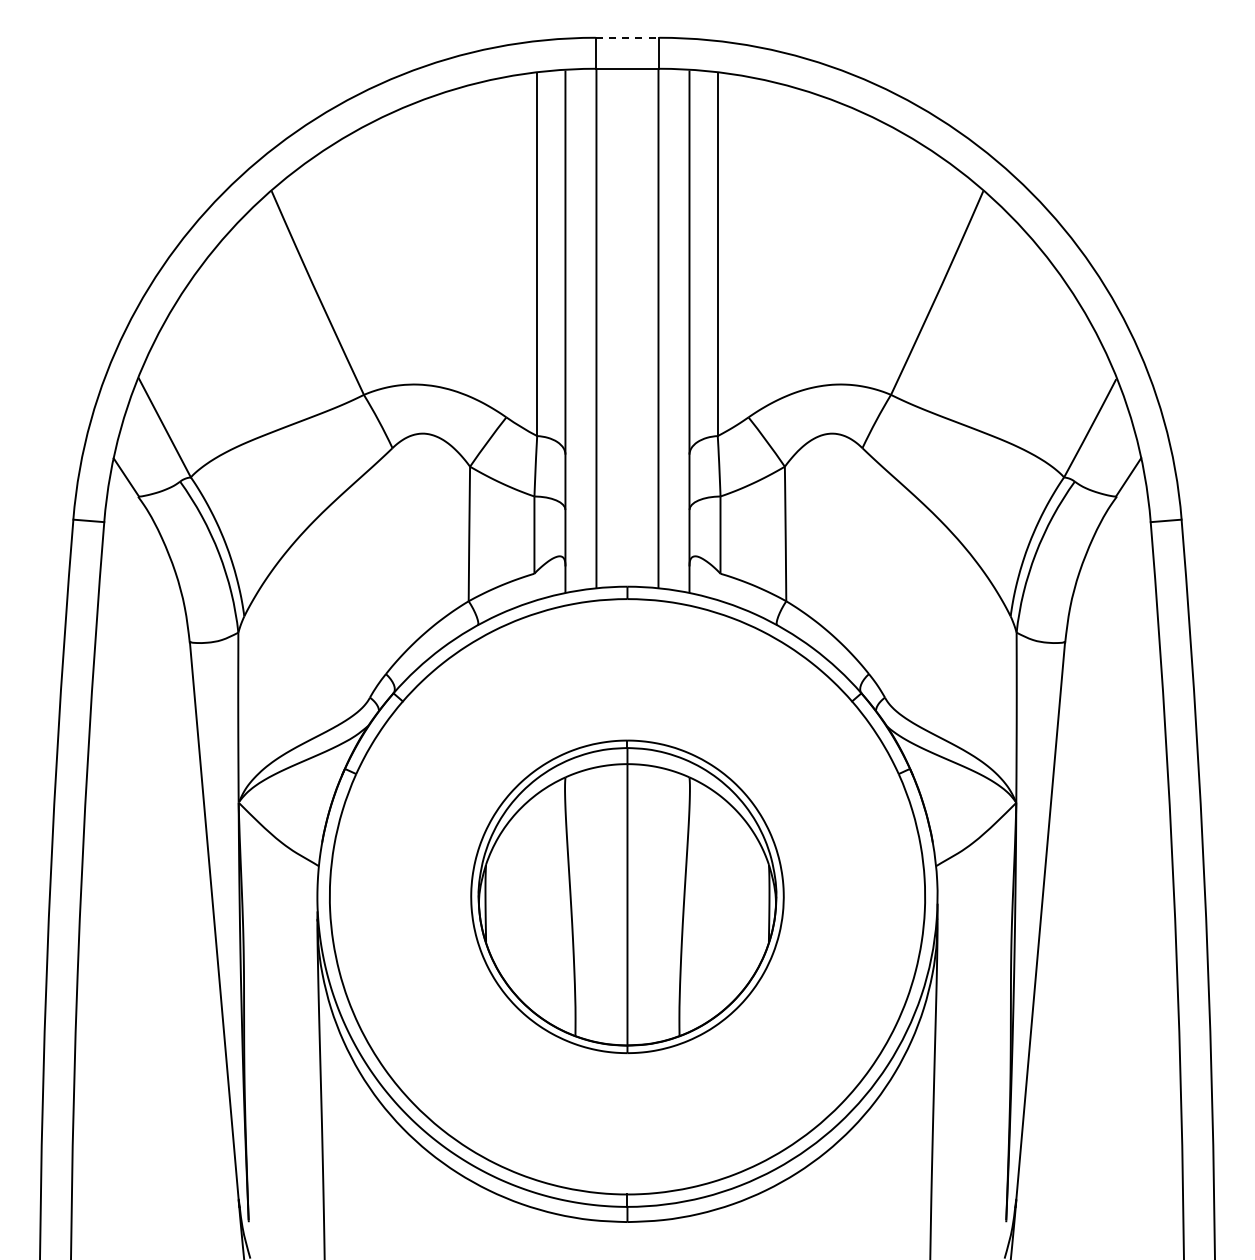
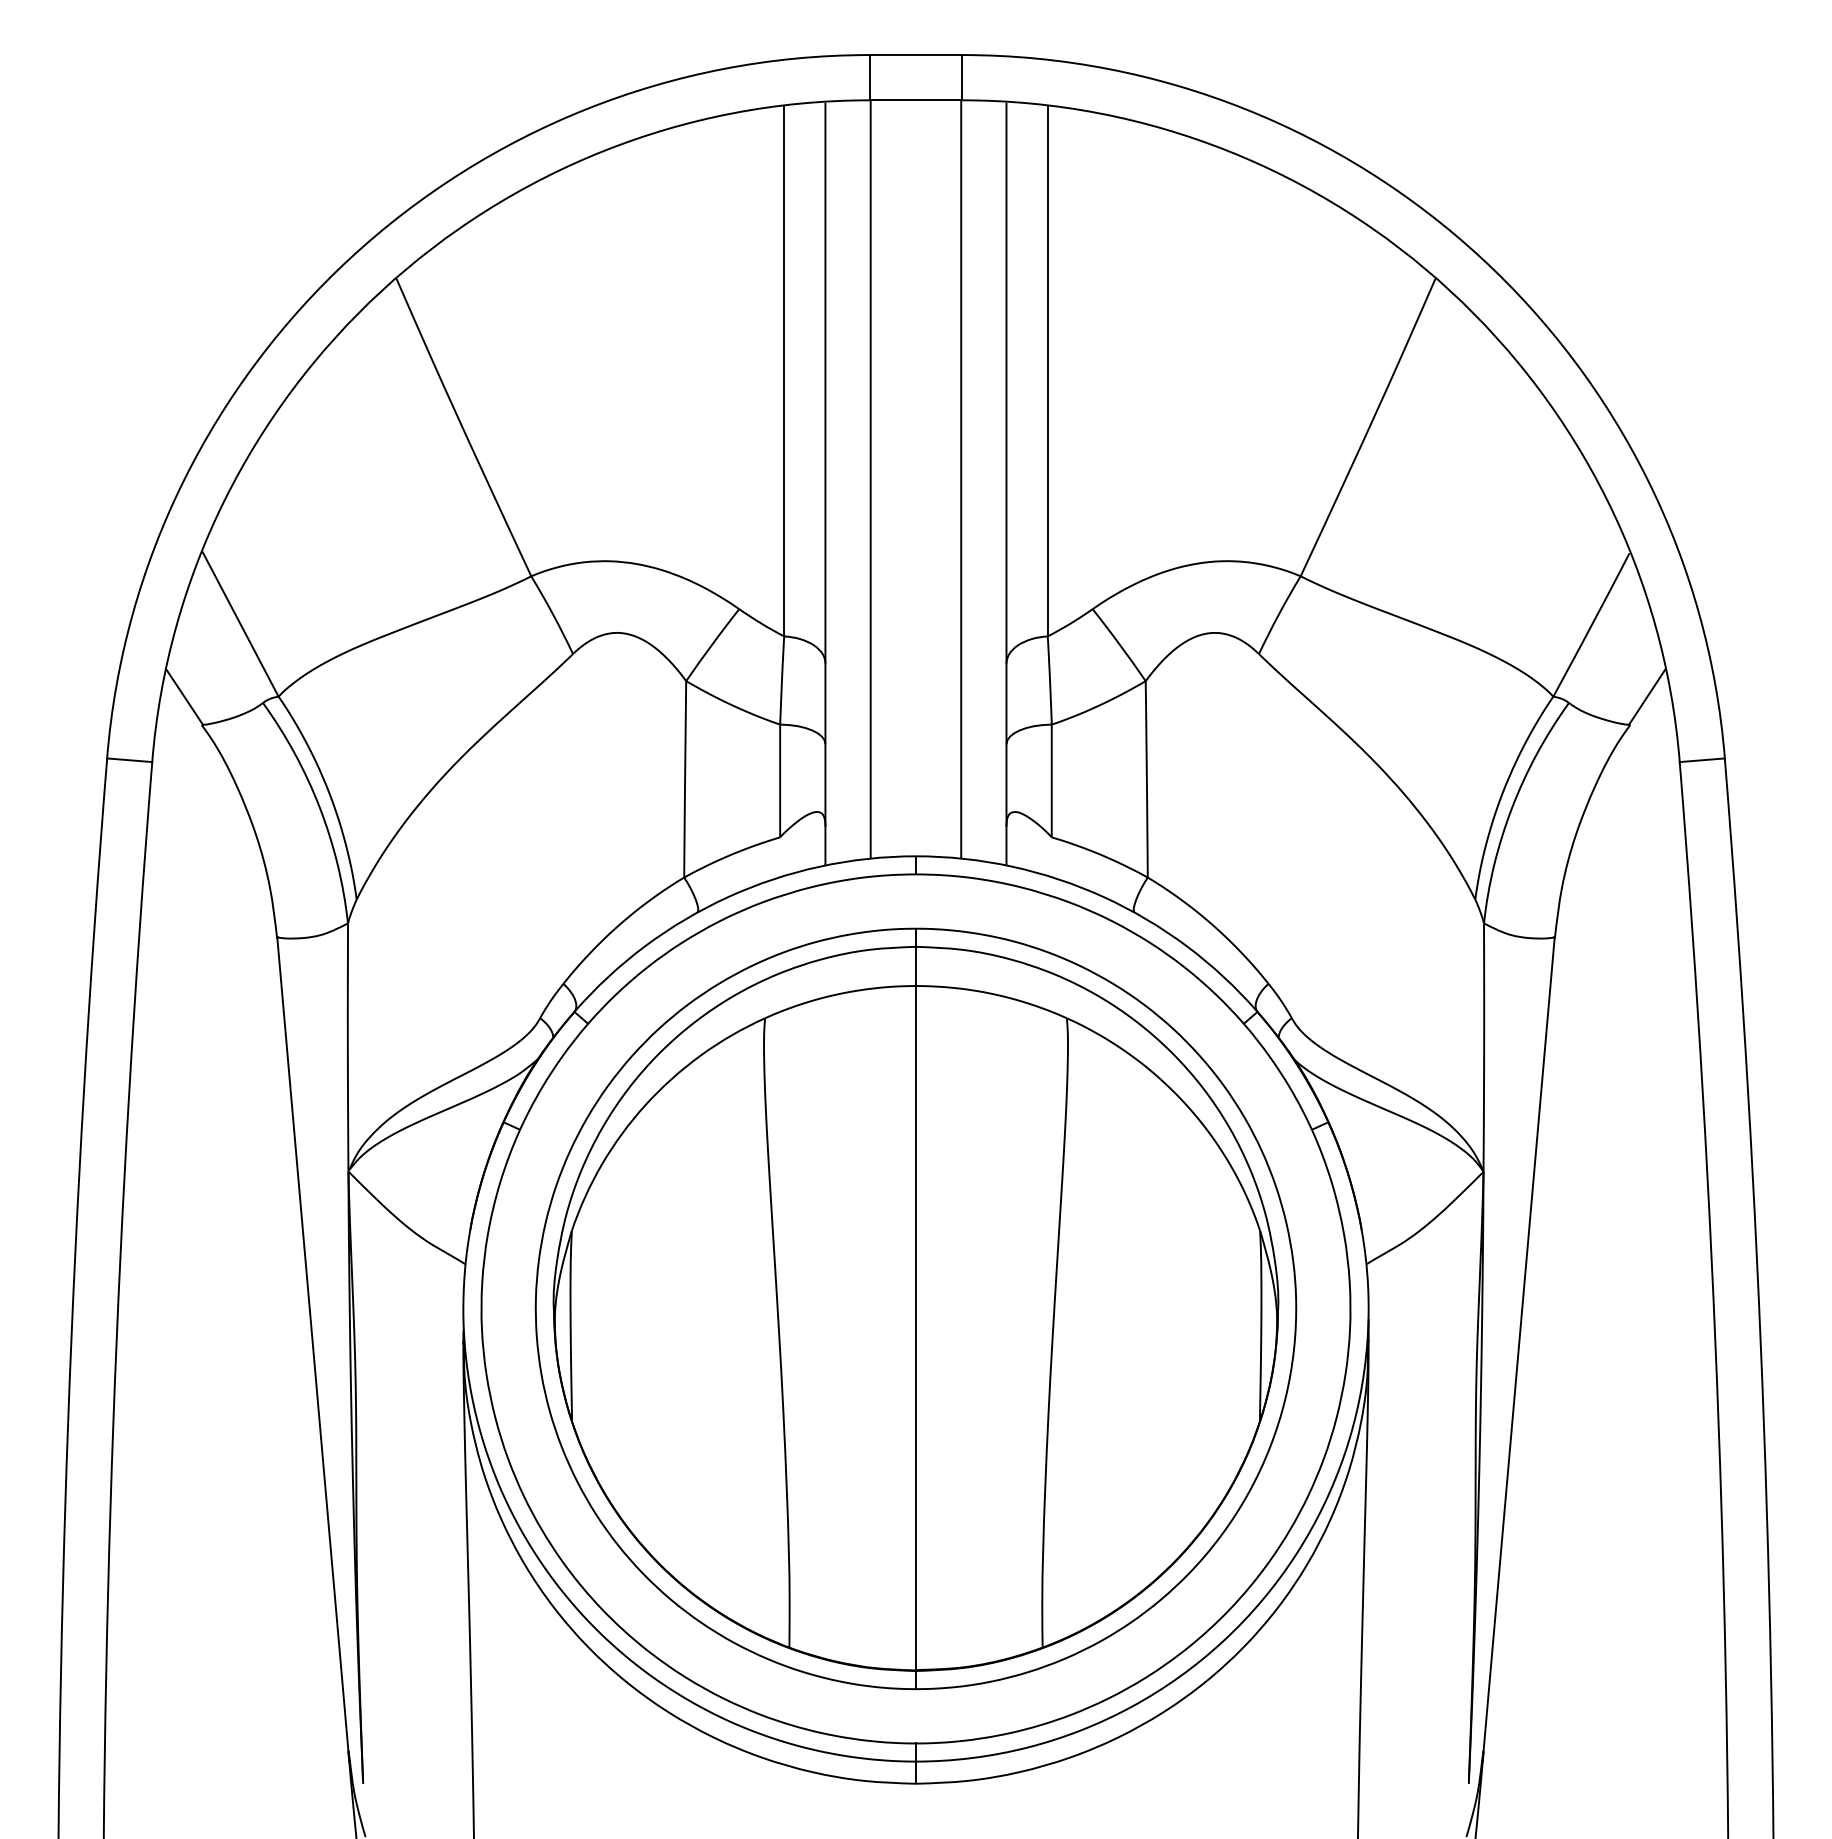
line: (627, 37) -> (916, 54), dashed -> solid
part: (627, 896) -> (916, 1308), size x1.67

